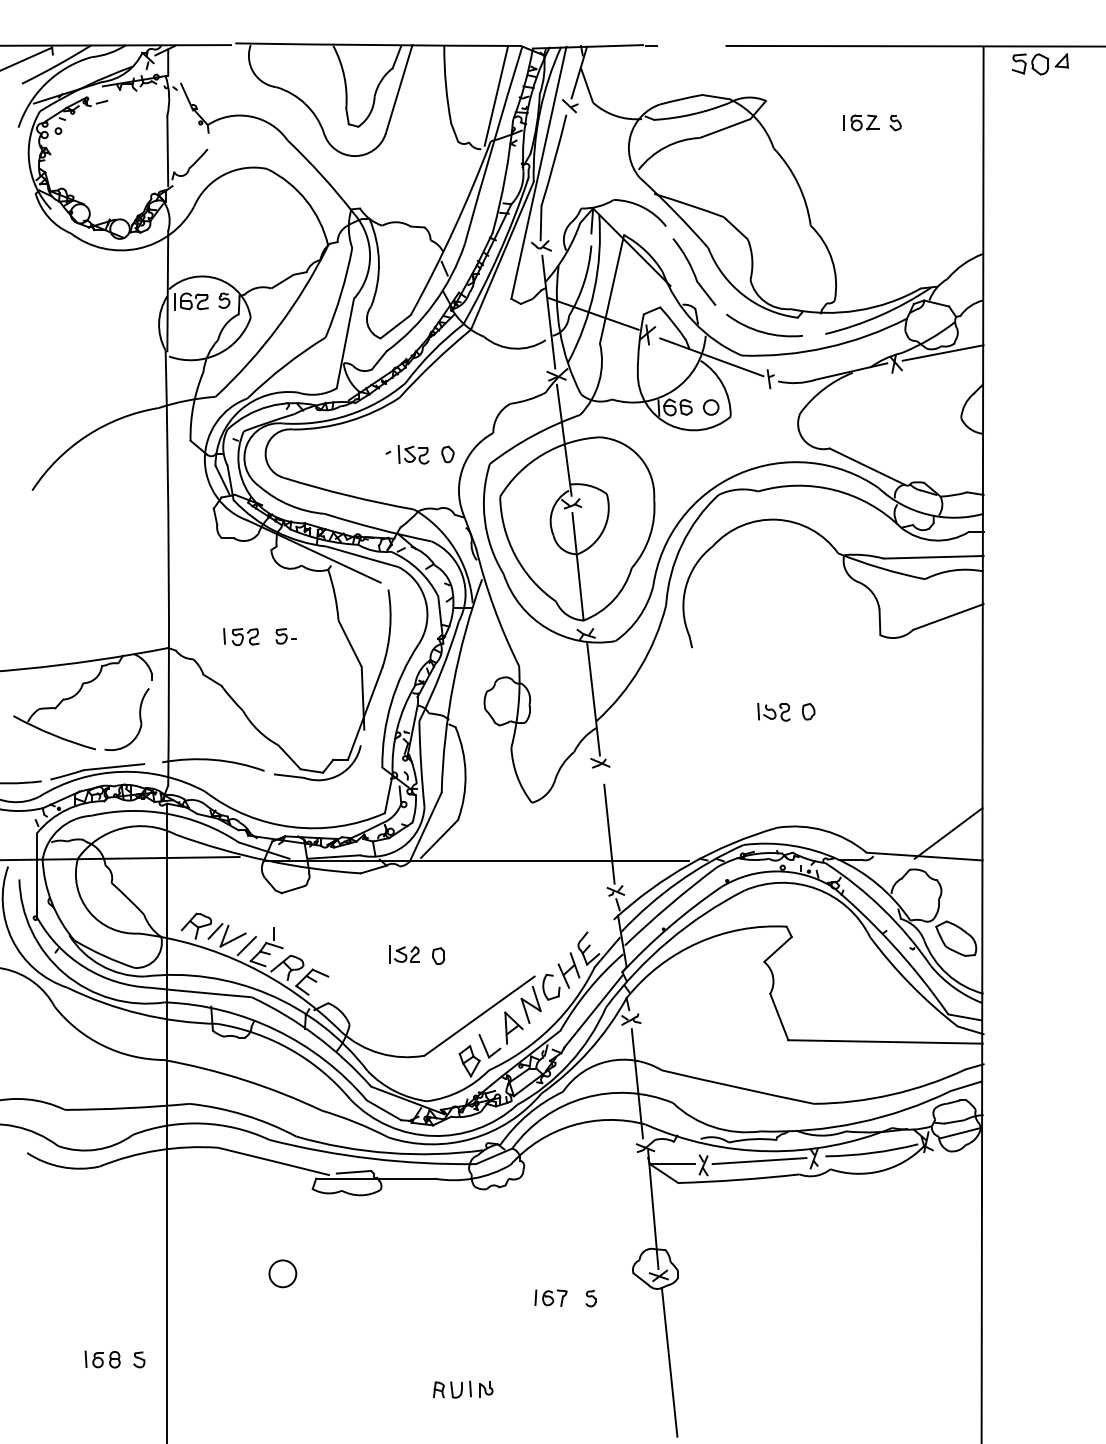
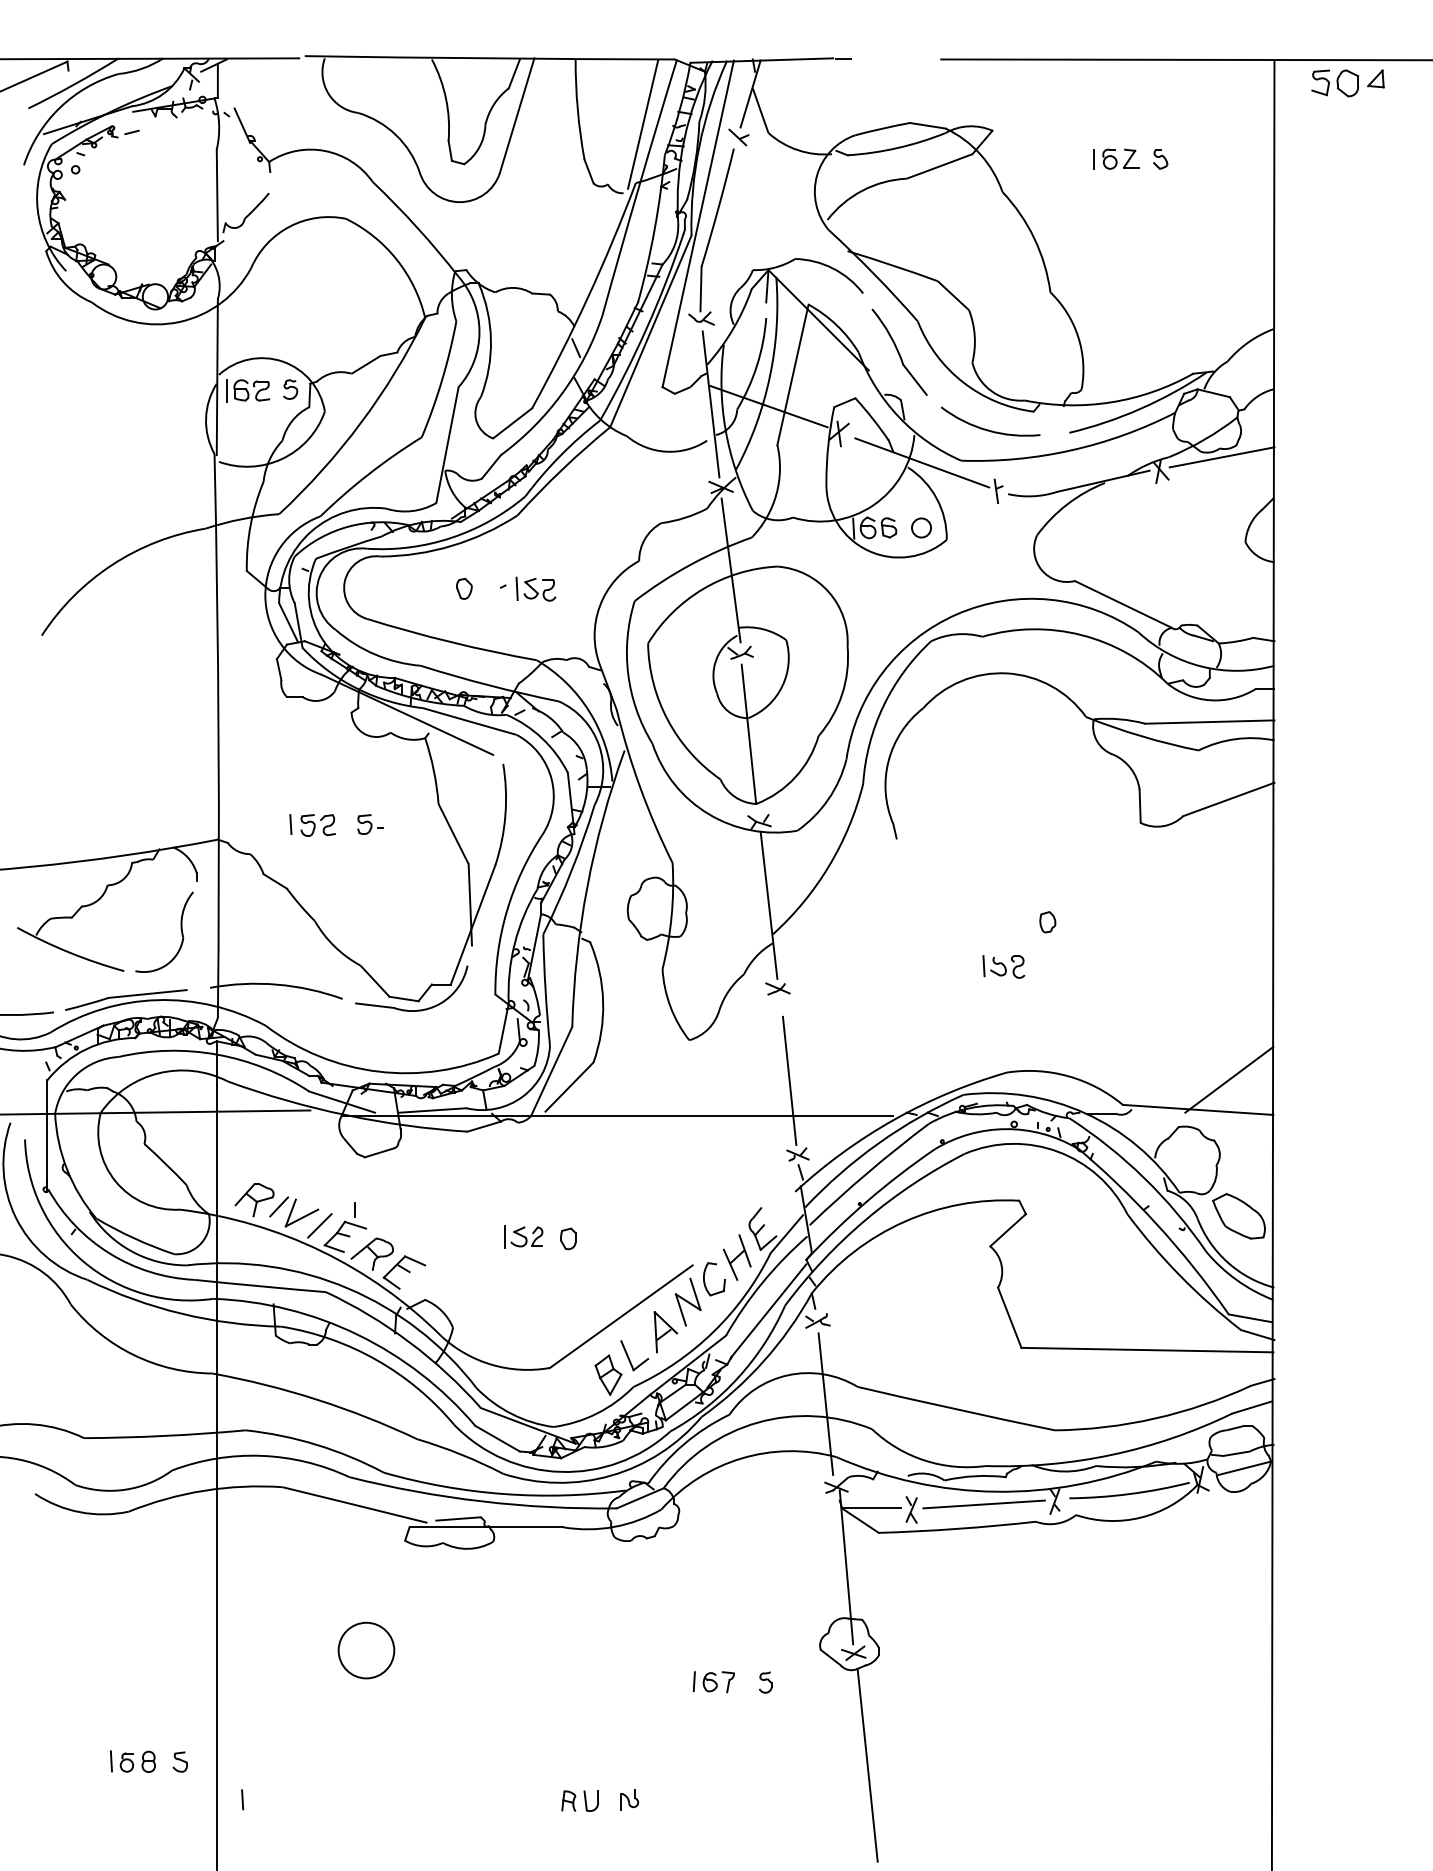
part: (448, 454) -> (464, 588), moved
part: (773, 711) -> (1003, 966), moved
circle: (282, 1273) -> (366, 1650), size x1.6
line: (470, 1388) -> (242, 1799), moved

